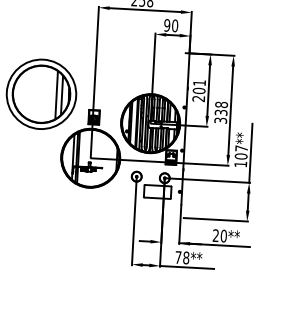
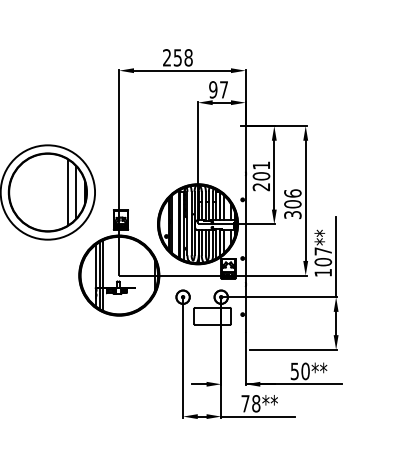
text: (174, 25) -> (223, 89), 90 -> 97
text: (221, 108) -> (292, 198), 338 -> 306
text: (215, 235) -> (294, 371), 20** -> 50**

